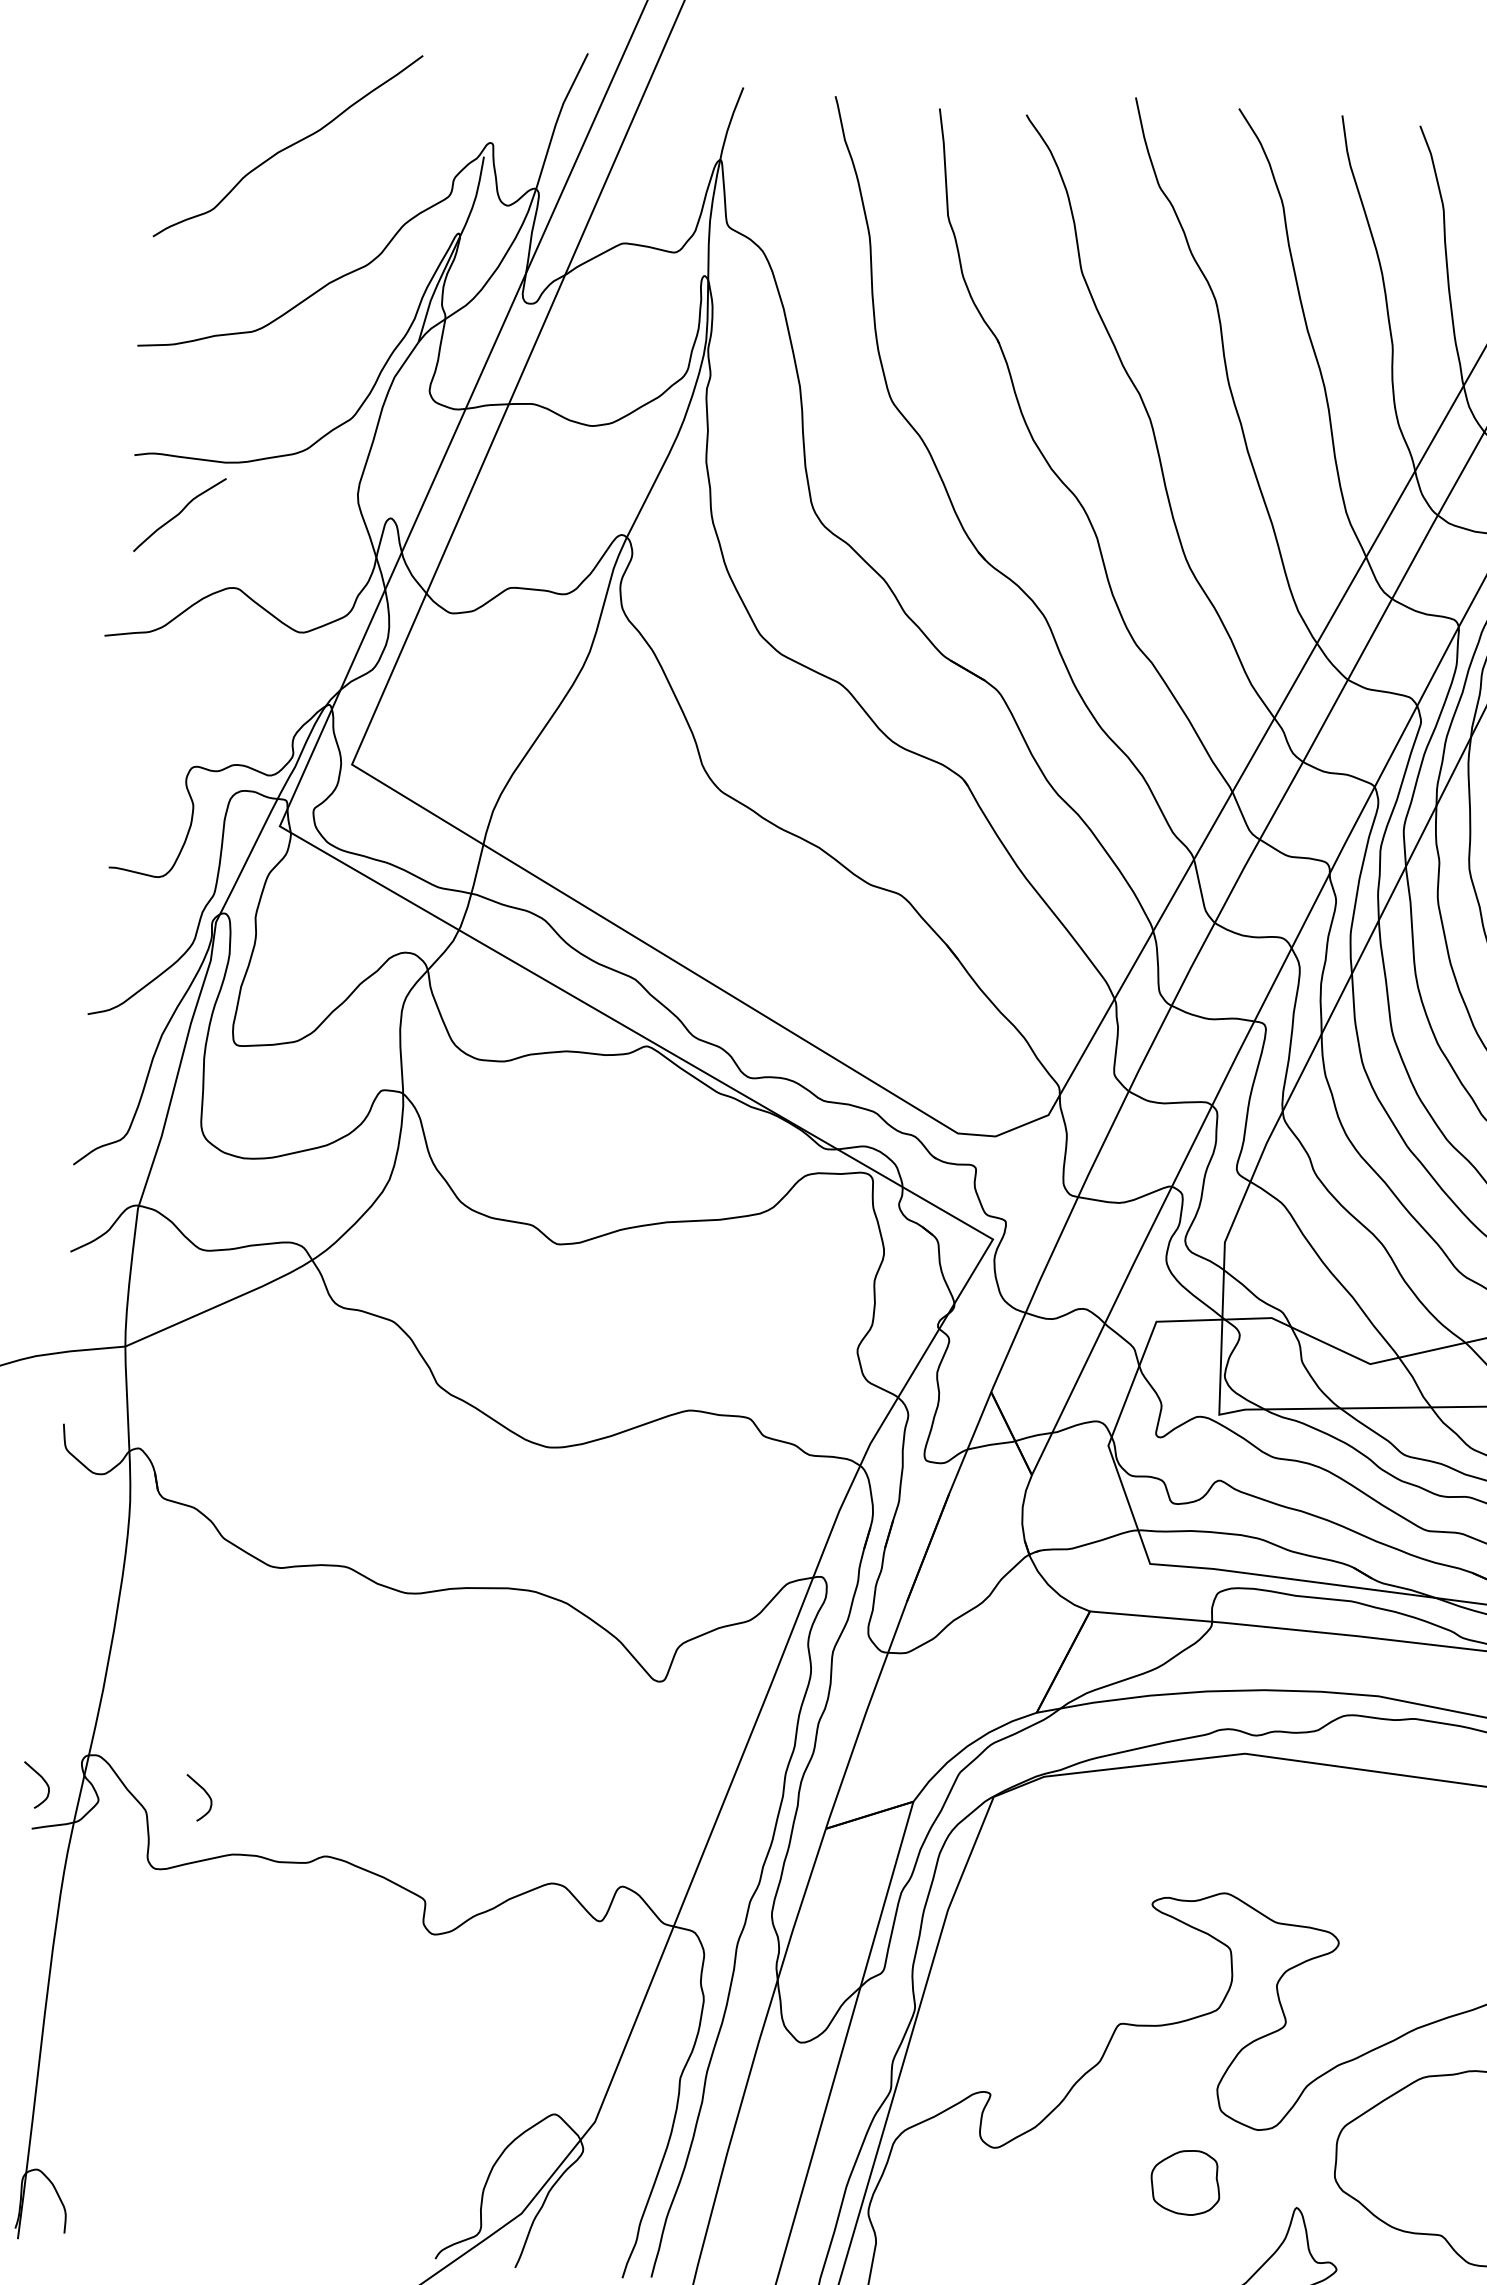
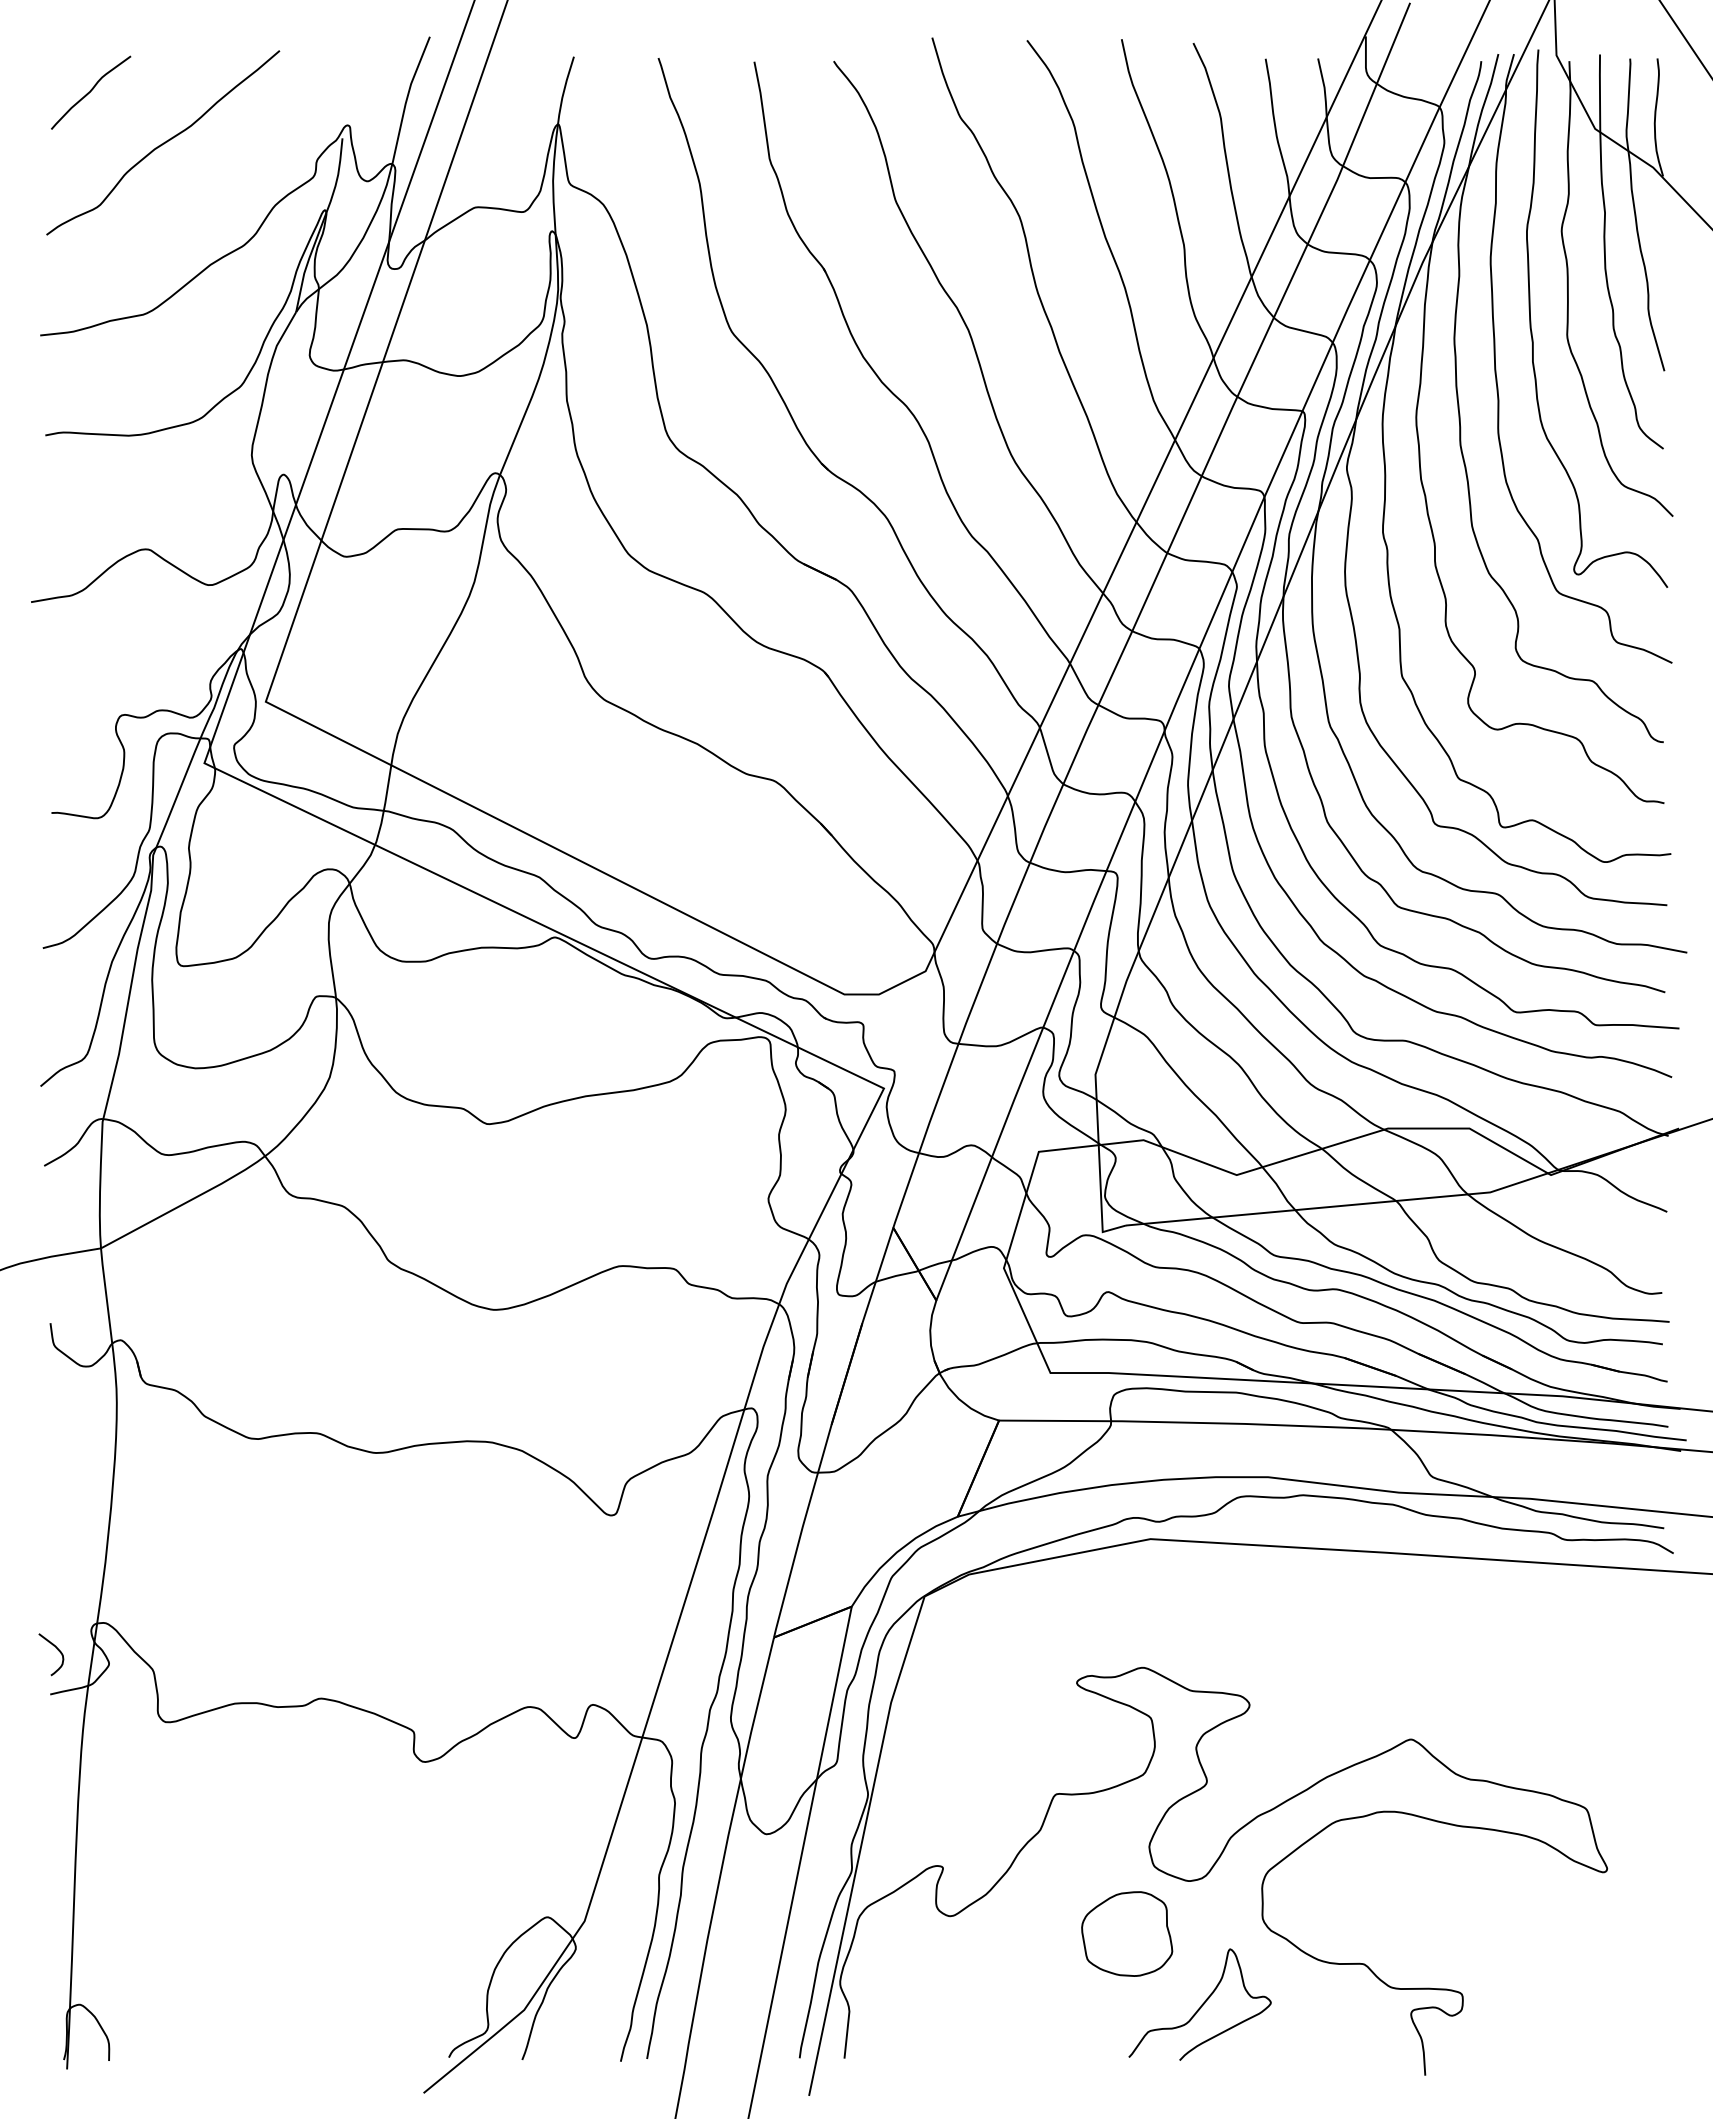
curve: (180, 513) -> (91, 91), moved
curve: (205, 1794) -> (206, 1650), removed
part: (1186, 2181) -> (1127, 1933), size x1.43

